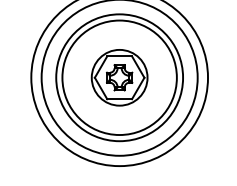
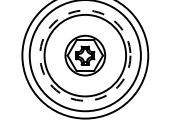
circle: (119, 77) -> (85, 55), solid -> dashed

